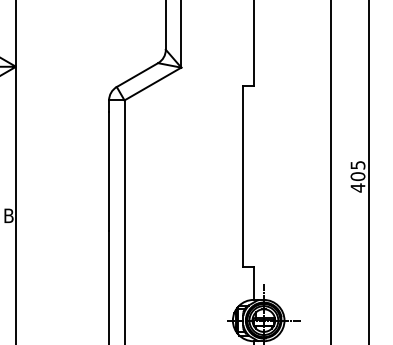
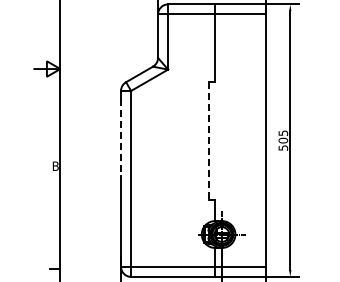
line: (109, 171) -> (121, 137), solid -> dashed
line: (243, 176) -> (208, 140), solid -> dashed
text: (358, 188) -> (283, 148), 405 -> 505

